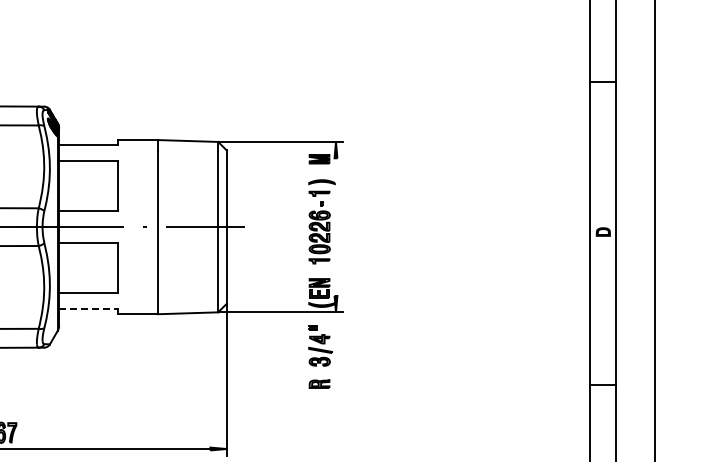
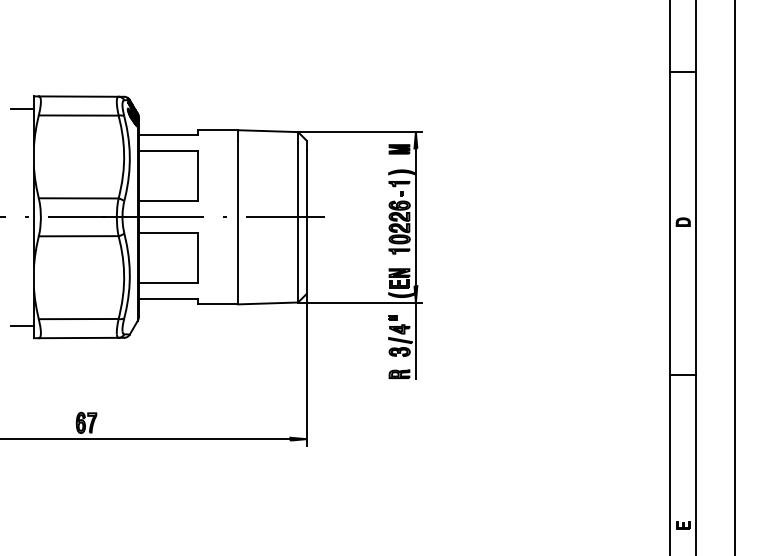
line: (335, 227) -> (415, 217), added
line: (88, 309) -> (168, 299), dashed -> solid
line: (335, 350) -> (415, 340), added

